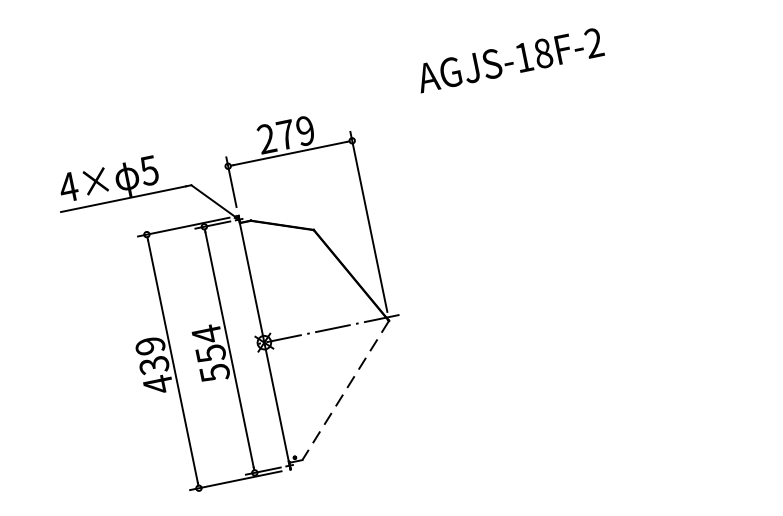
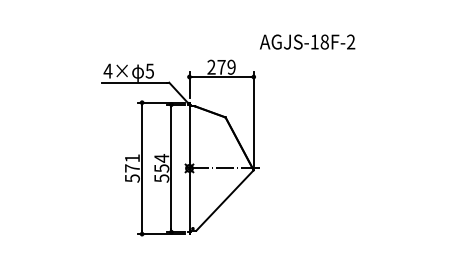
text: (509, 59) -> (307, 41), moved
text: (152, 365) -> (131, 168), 439 -> 571
line: (346, 390) -> (225, 200), dashed -> solid

